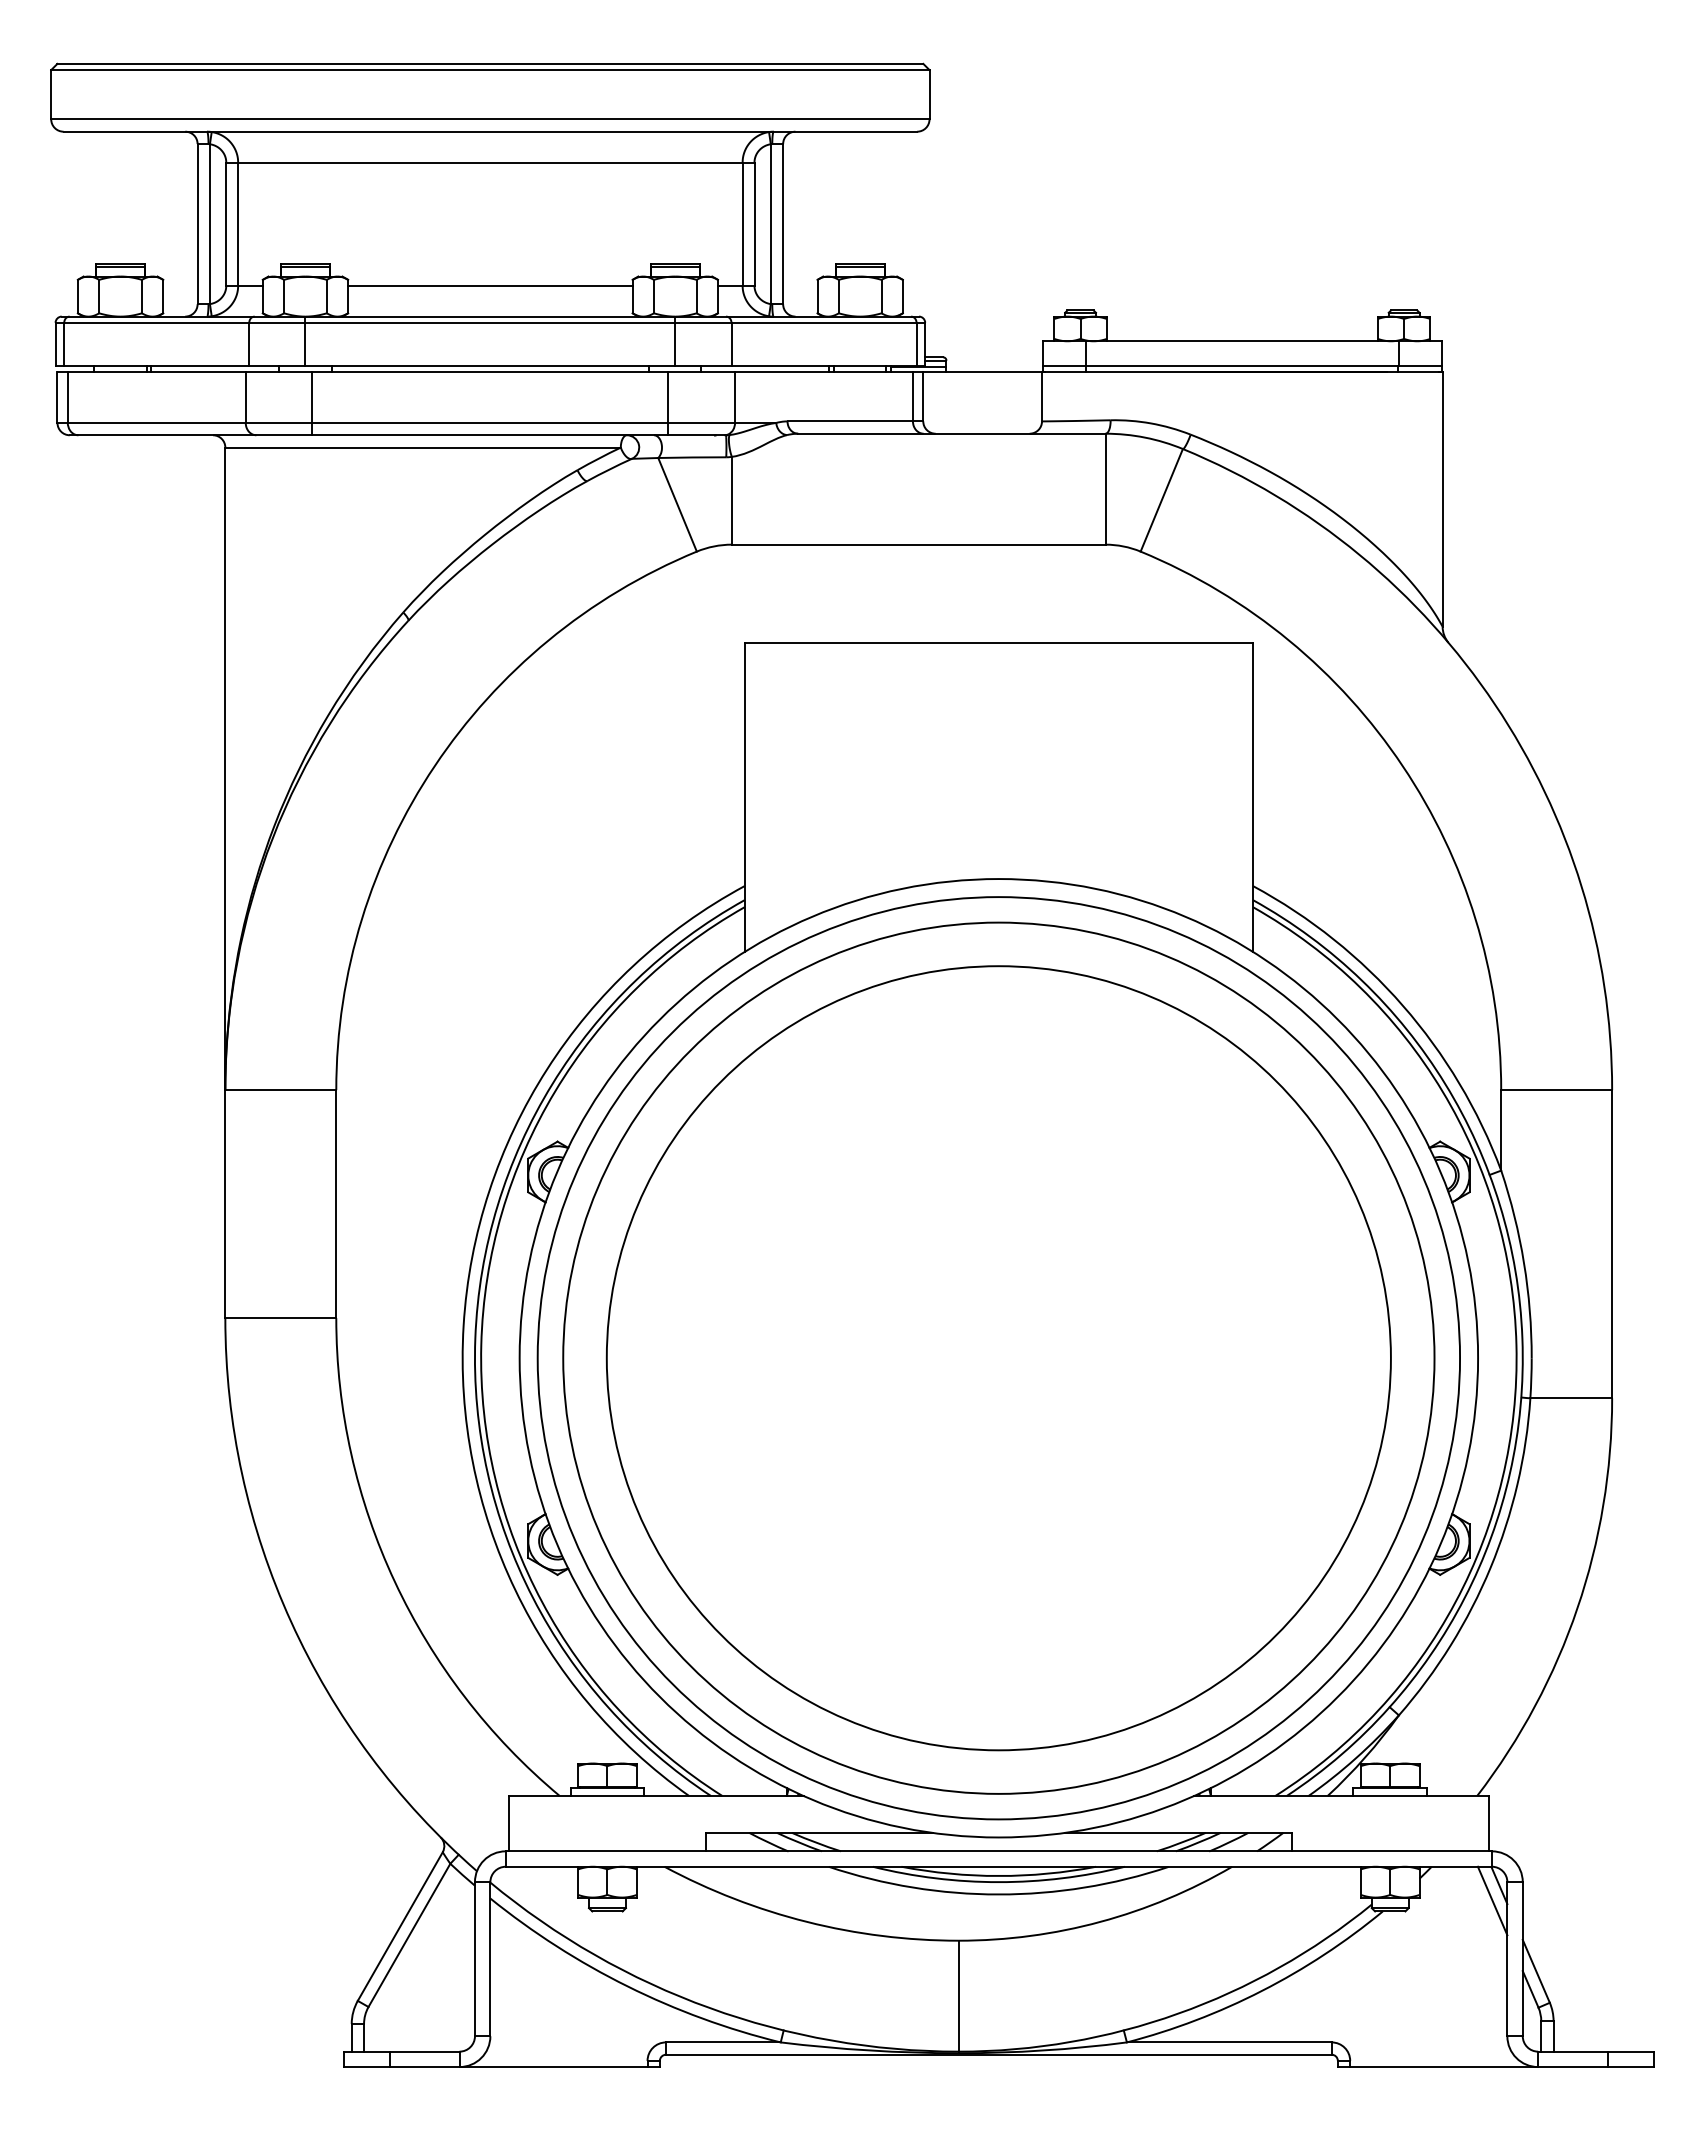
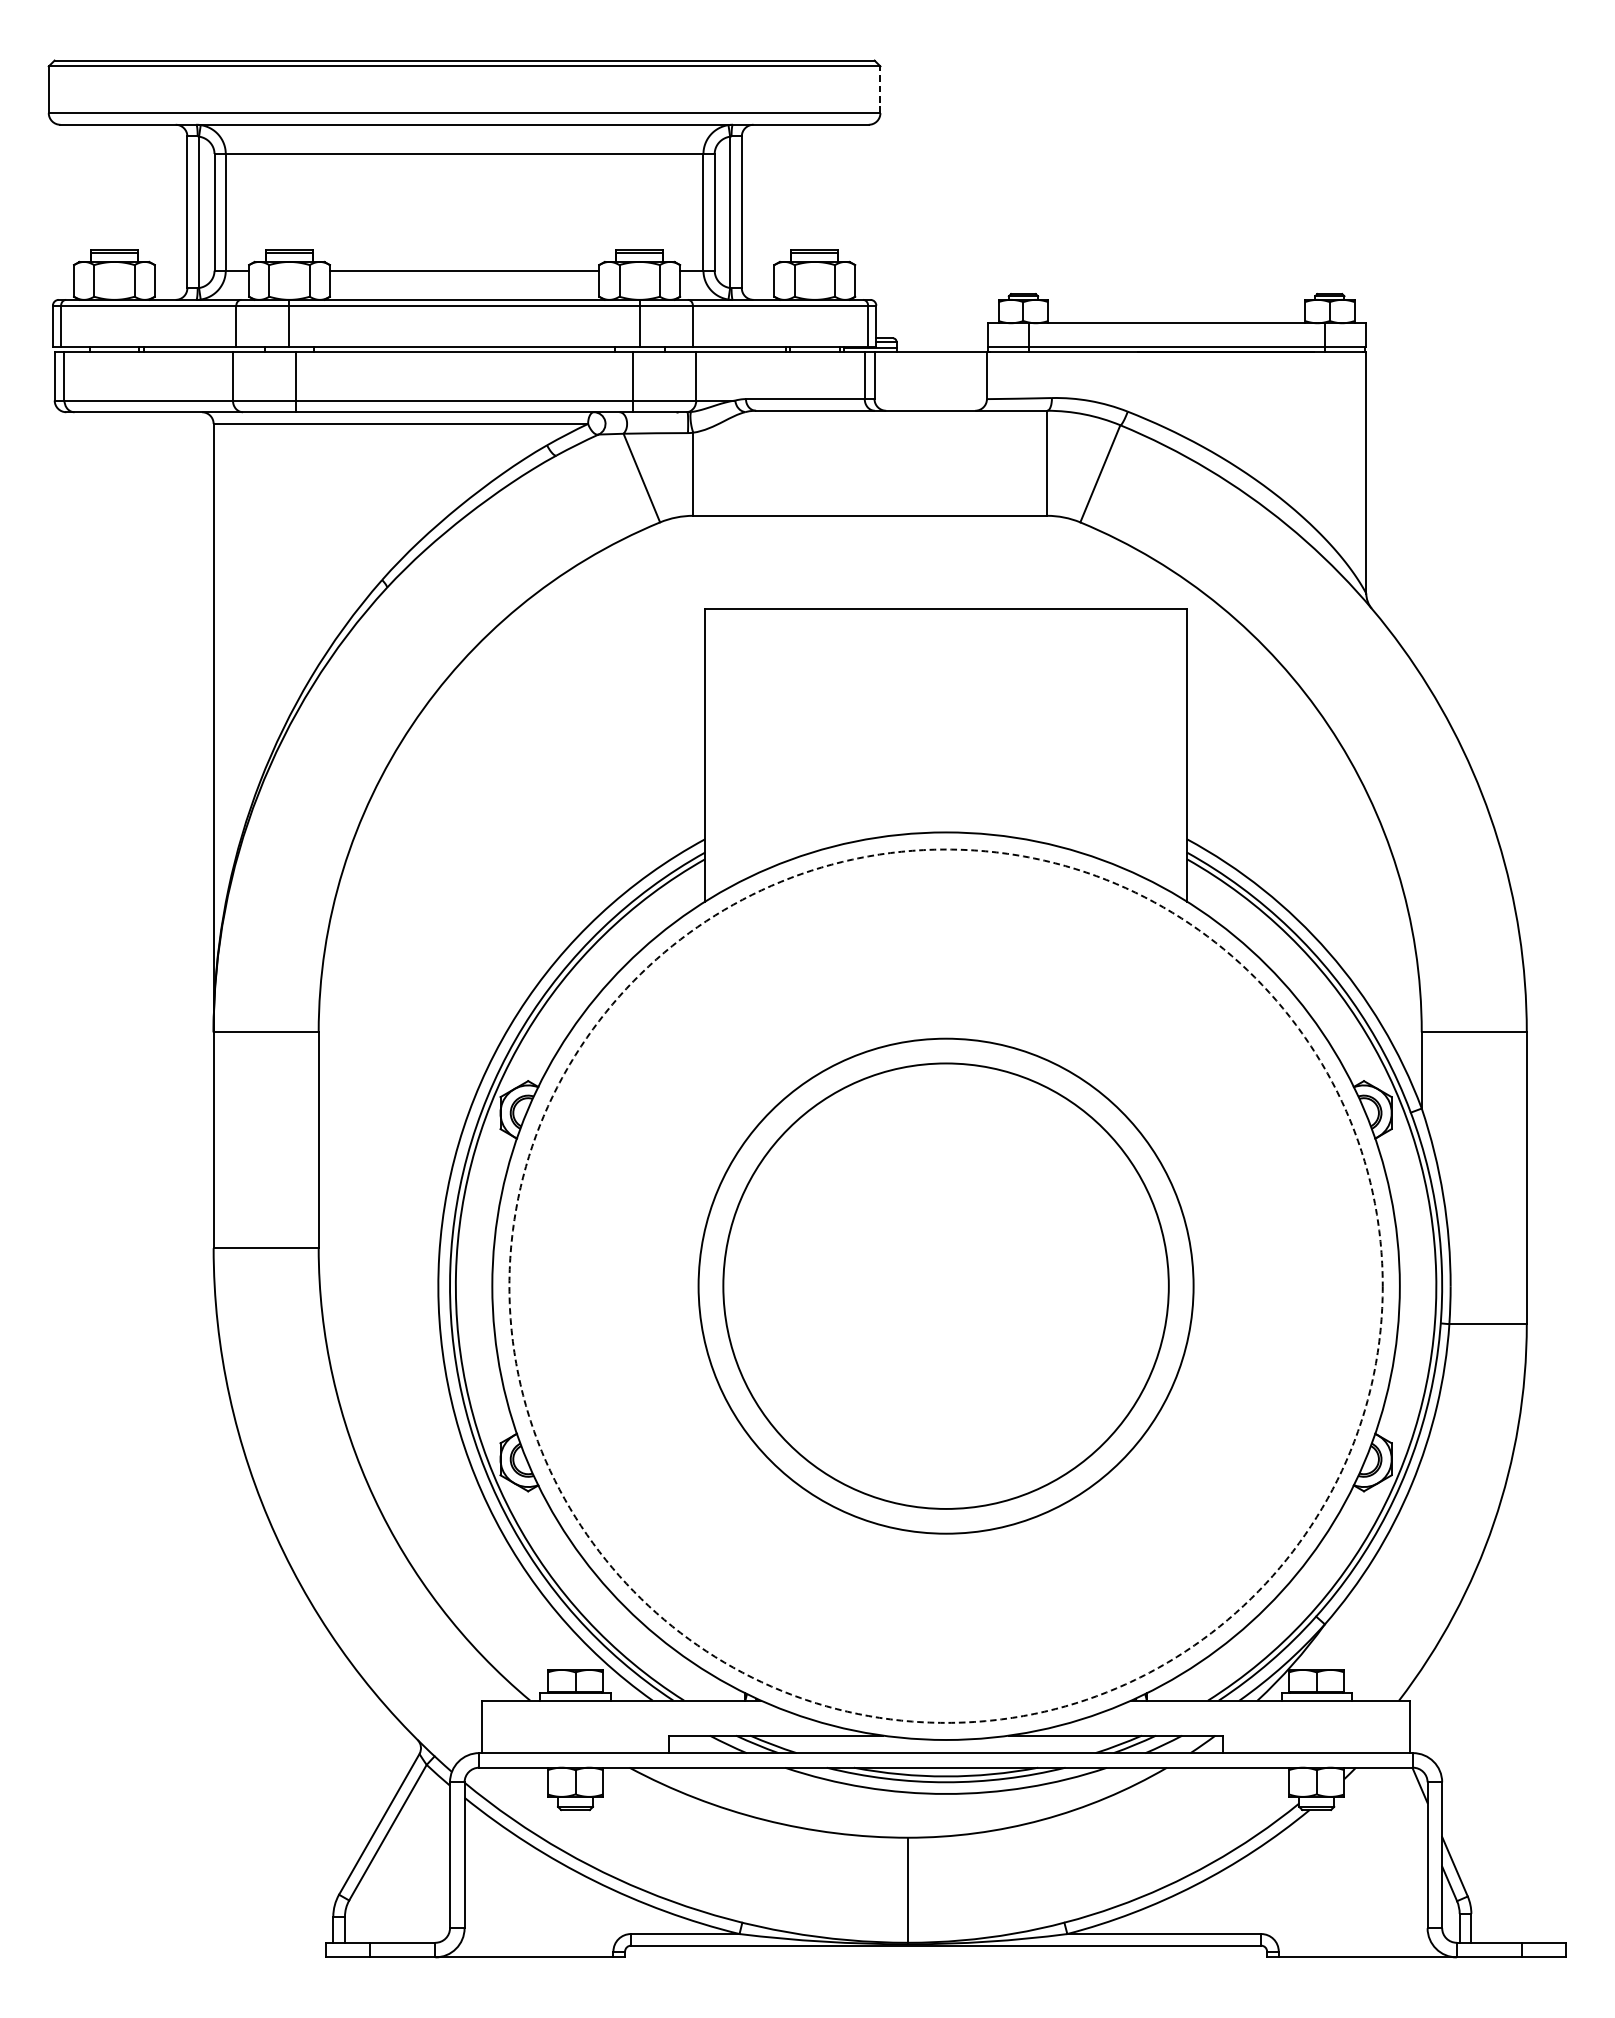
line: (929, 94) -> (880, 89), solid -> dashed
circle: (998, 1357) -> (945, 1285), size x0.6
circle: (998, 1358) -> (945, 1286), size x0.6
circle: (998, 1358) -> (945, 1286), solid -> dashed
line: (1492, 1900) -> (1413, 1799), removed

